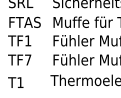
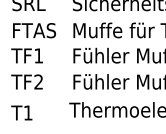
text: (28, 59) -> (39, 81), TF7 -> TF2

